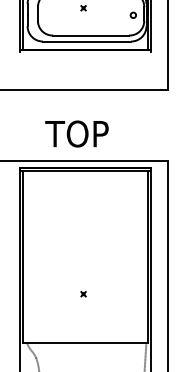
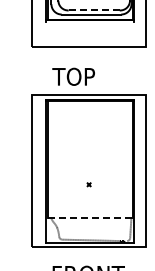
line: (91, 35) -> (94, 10), solid -> dashed
text: (76, 133) -> (73, 76), moved
line: (85, 342) -> (90, 217), solid -> dashed

